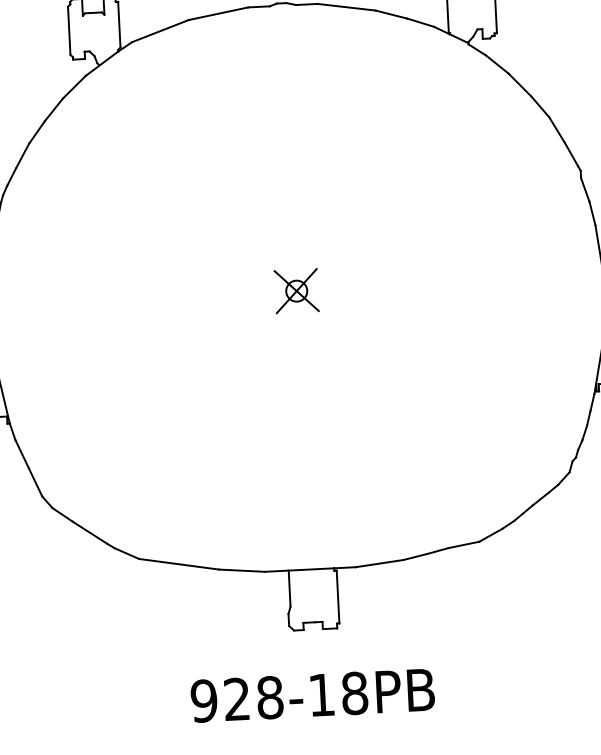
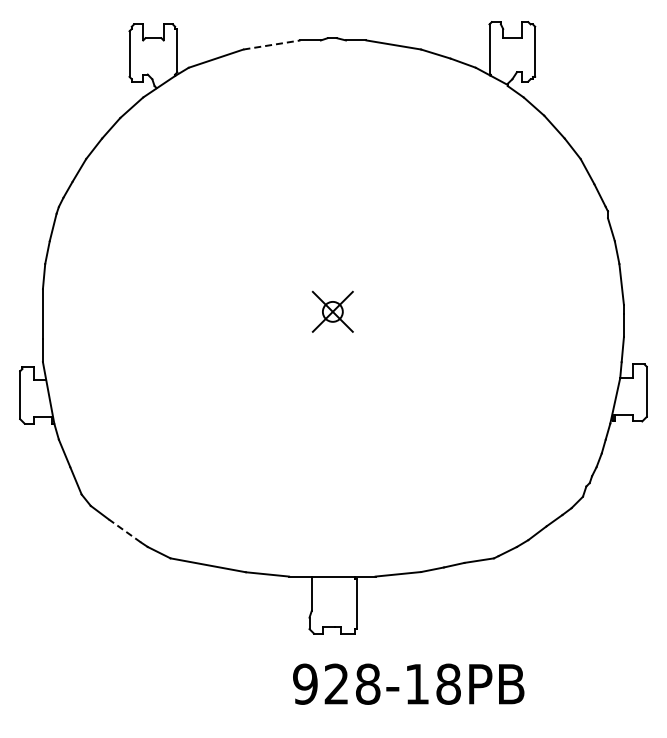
line: (218, 14) -> (271, 45), solid -> dashed
line: (89, 532) -> (124, 530), solid -> dashed
text: (312, 694) -> (408, 683), moved

